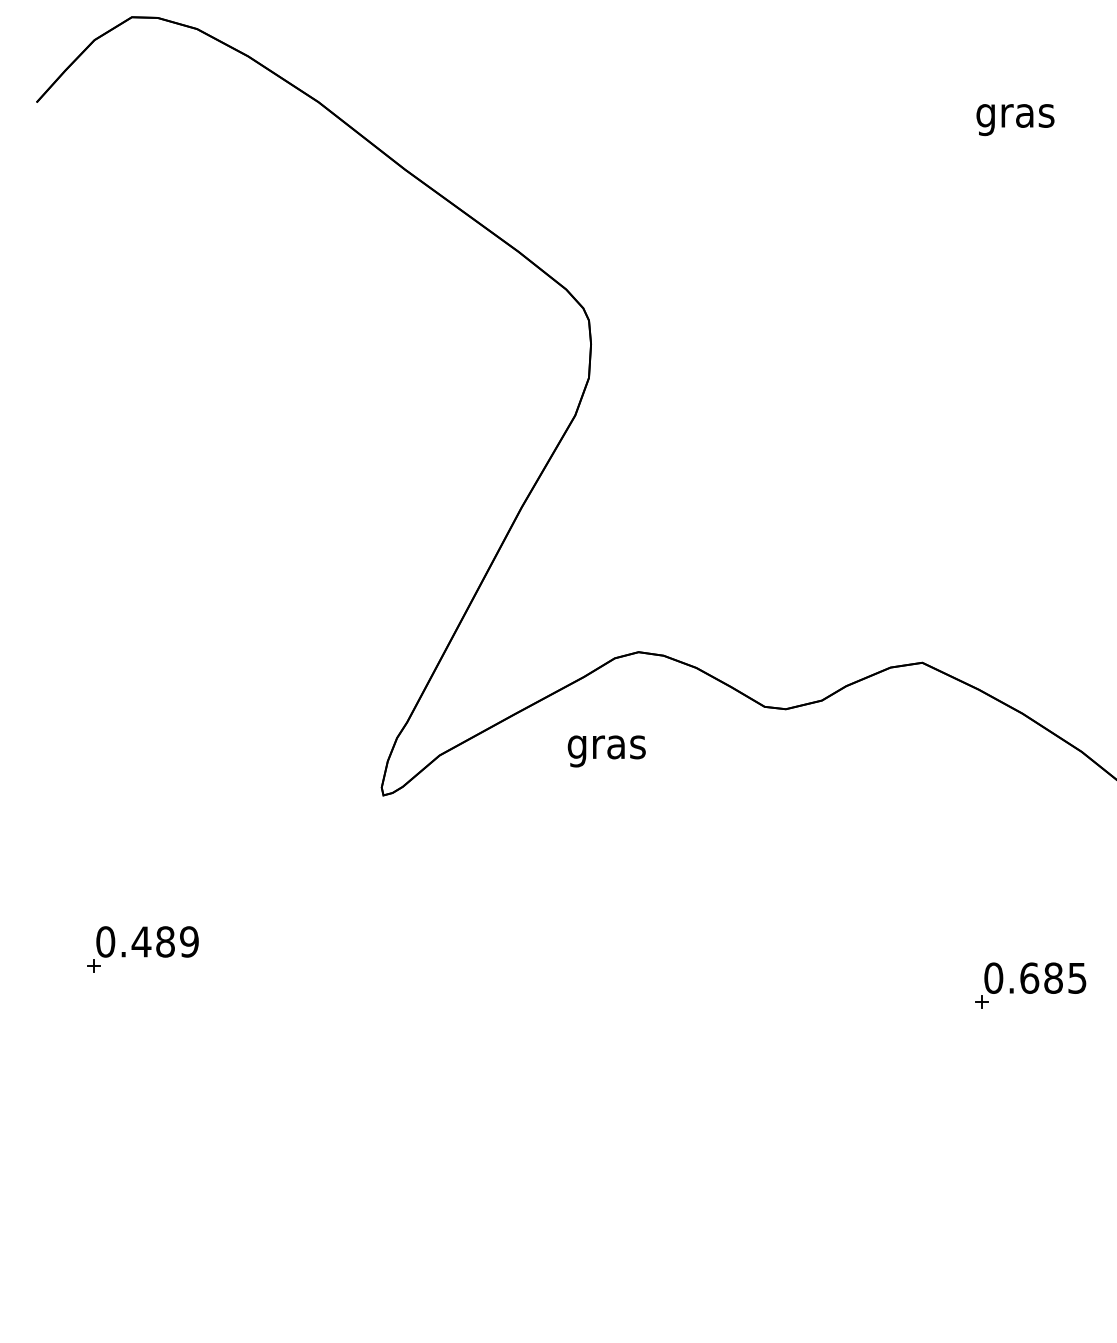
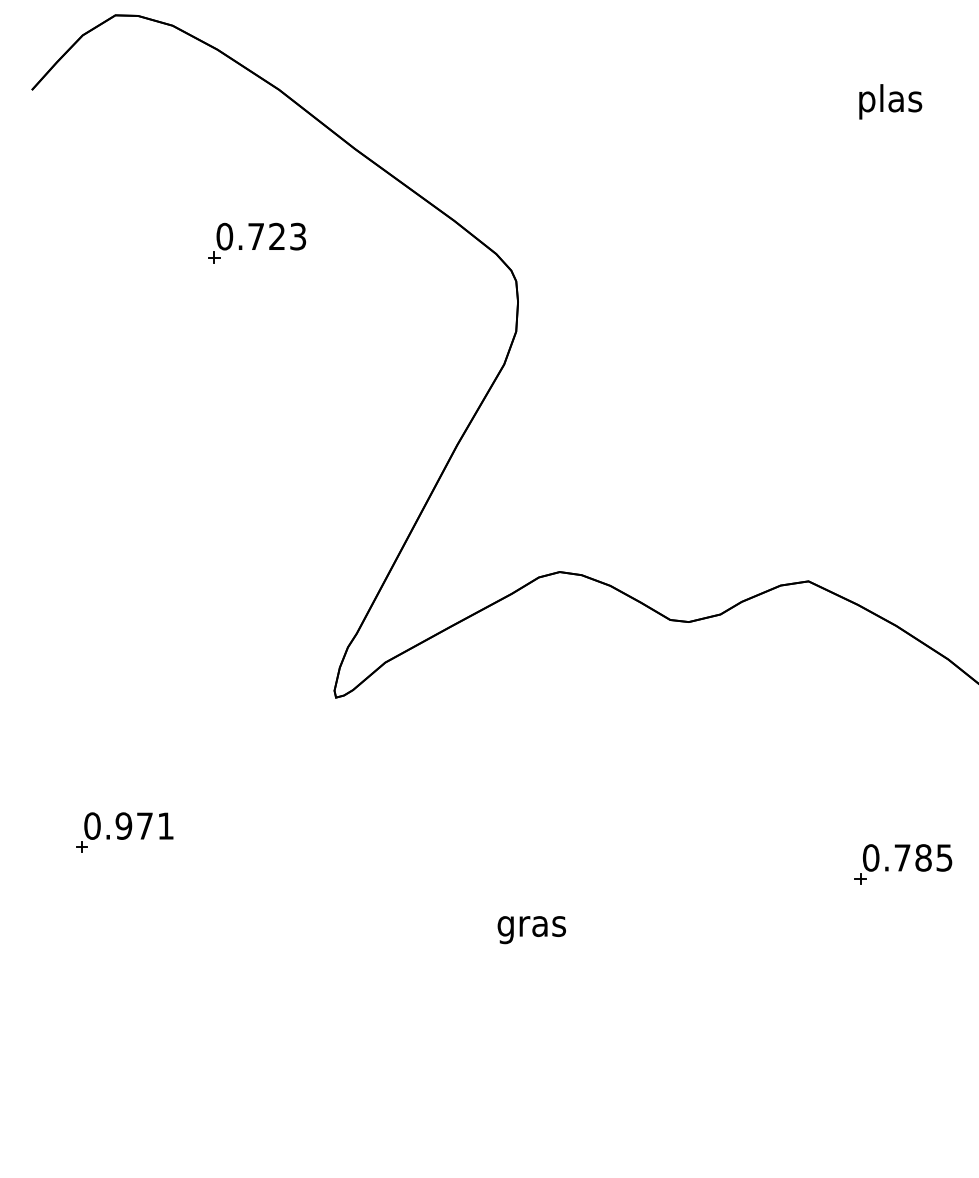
text: (1015, 115) -> (890, 101), gras -> plas
part: (293, 276) -> (257, 242), added
text: (606, 751) -> (531, 930), moved
text: (165, 941) -> (144, 825), 0.489 -> 0.971
text: (1029, 977) -> (902, 857), 0.685 -> 0.785

